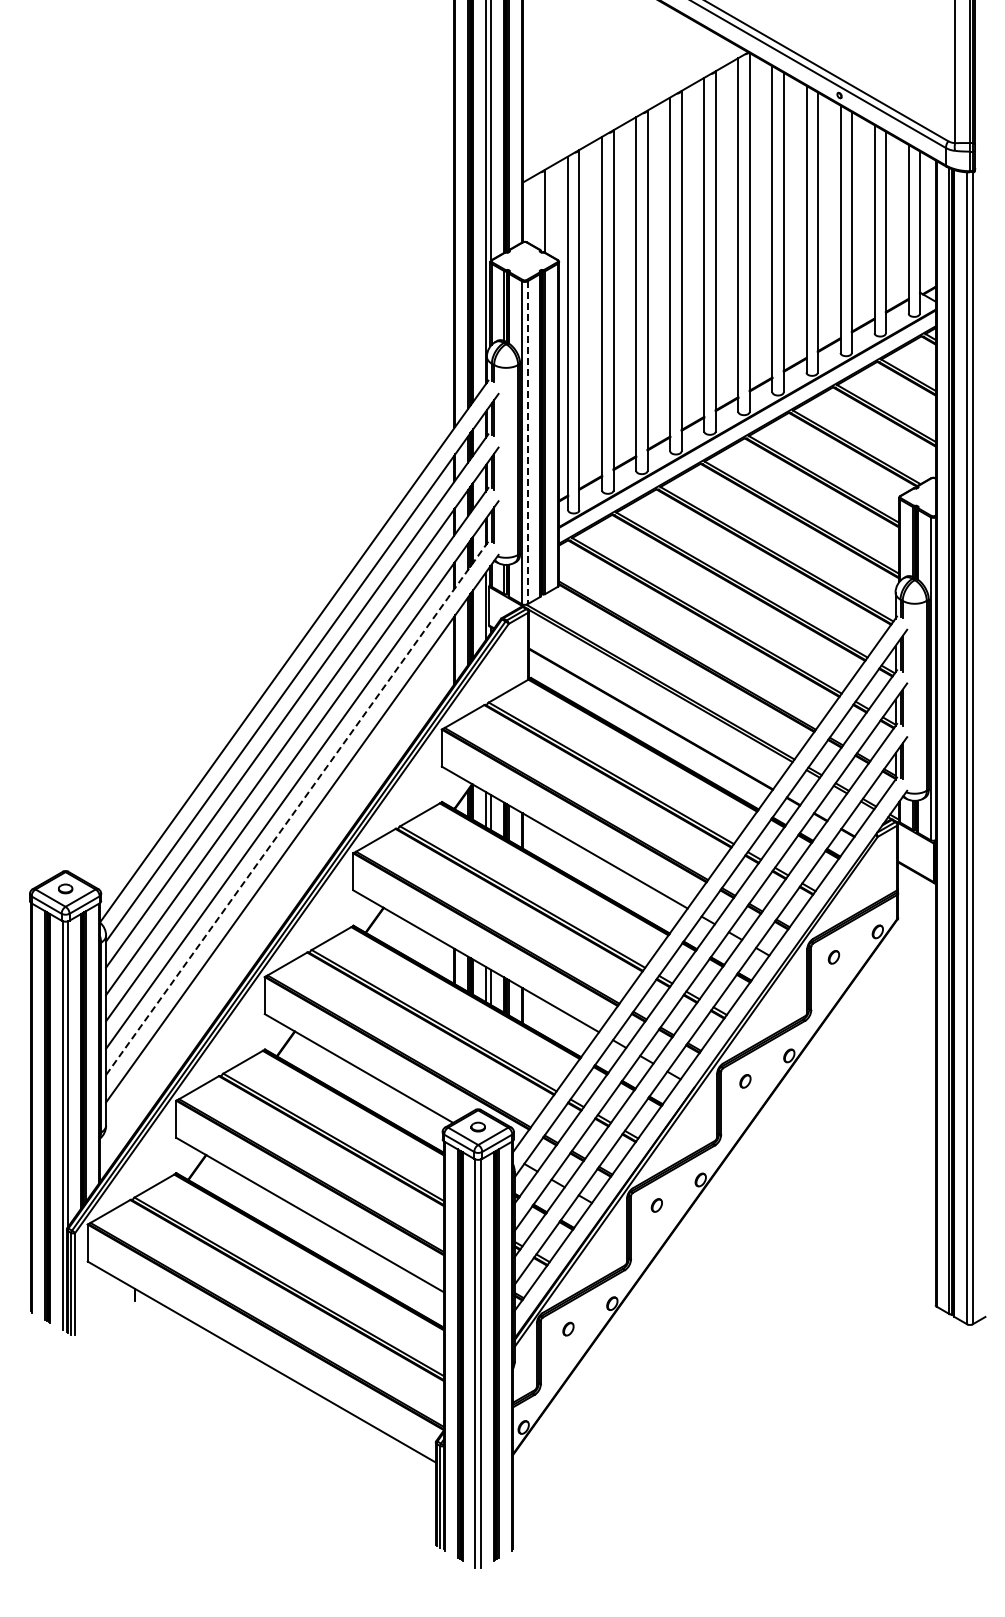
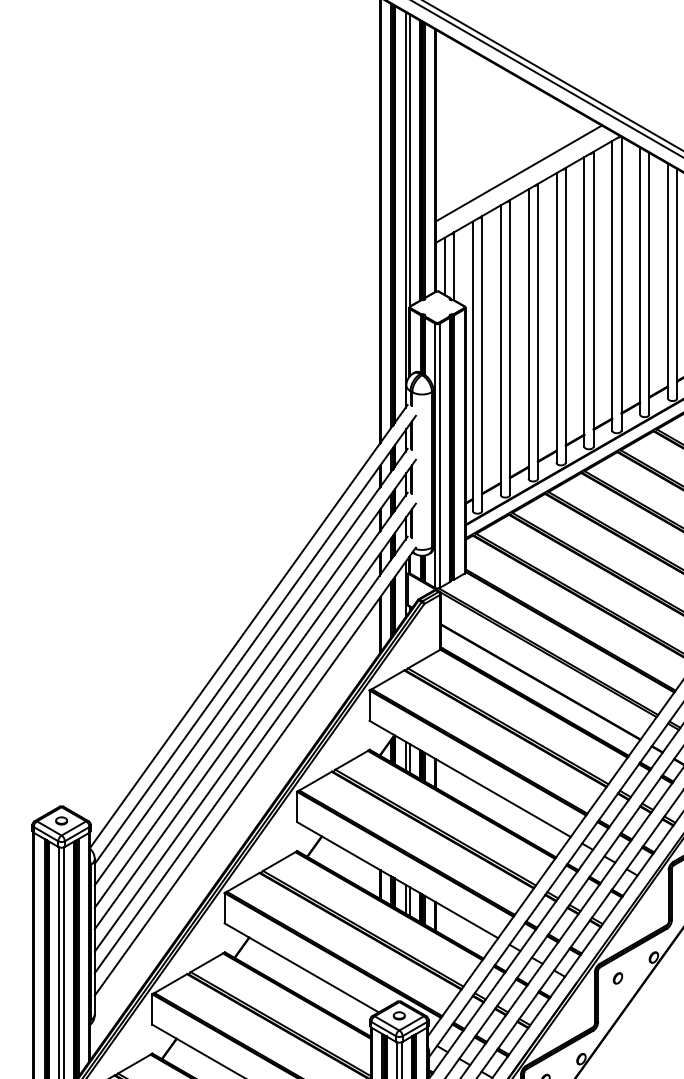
line: (624, 97) -> (519, 173), added
line: (534, 211) -> (445, 266), added
line: (527, 443) -> (439, 456), dashed -> solid
line: (296, 808) -> (250, 755), dashed -> solid

